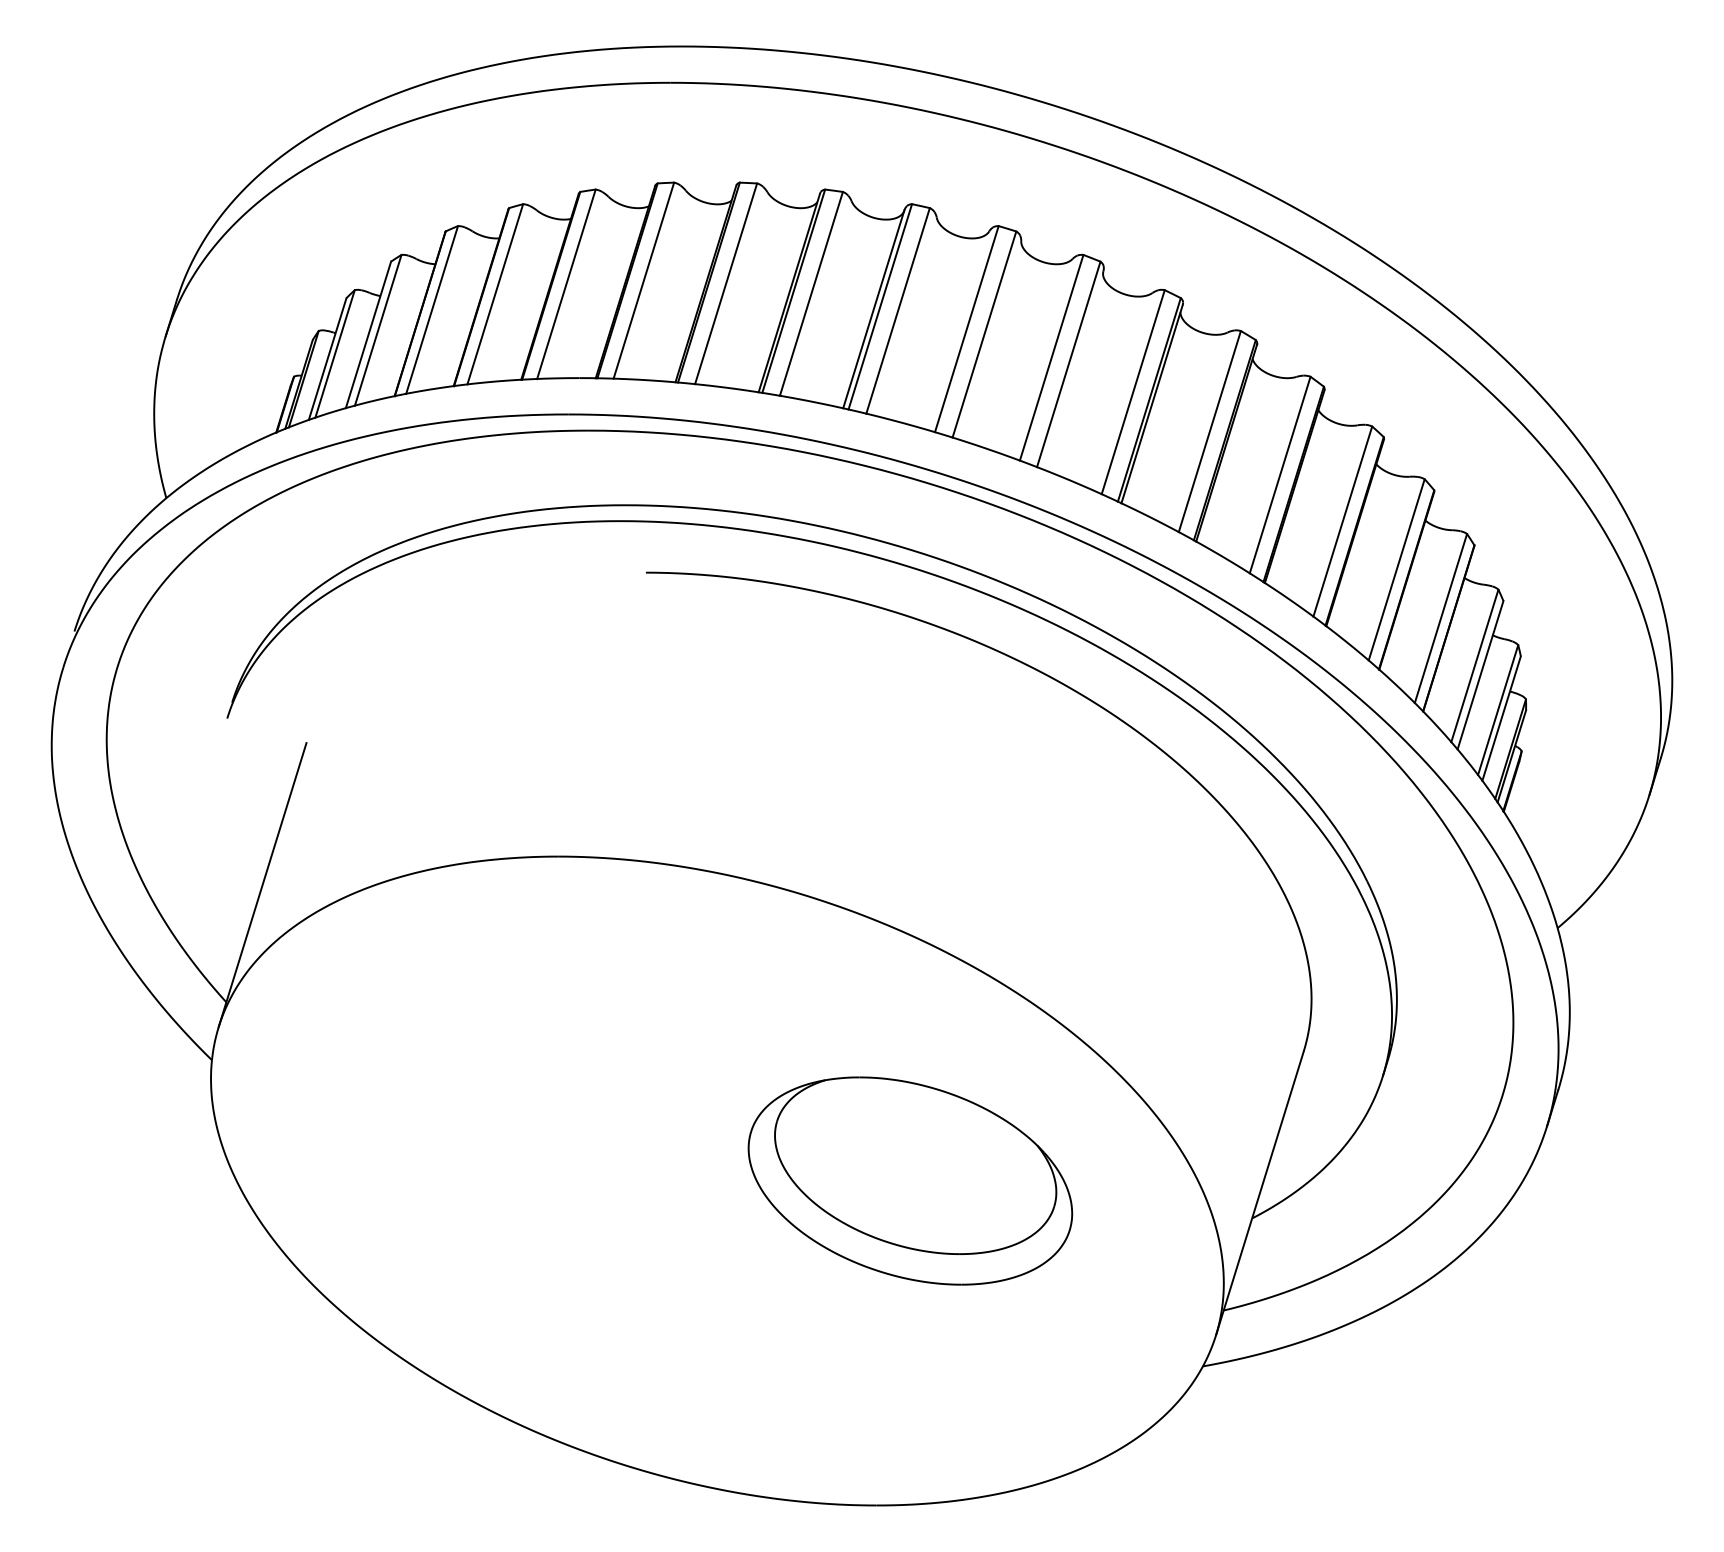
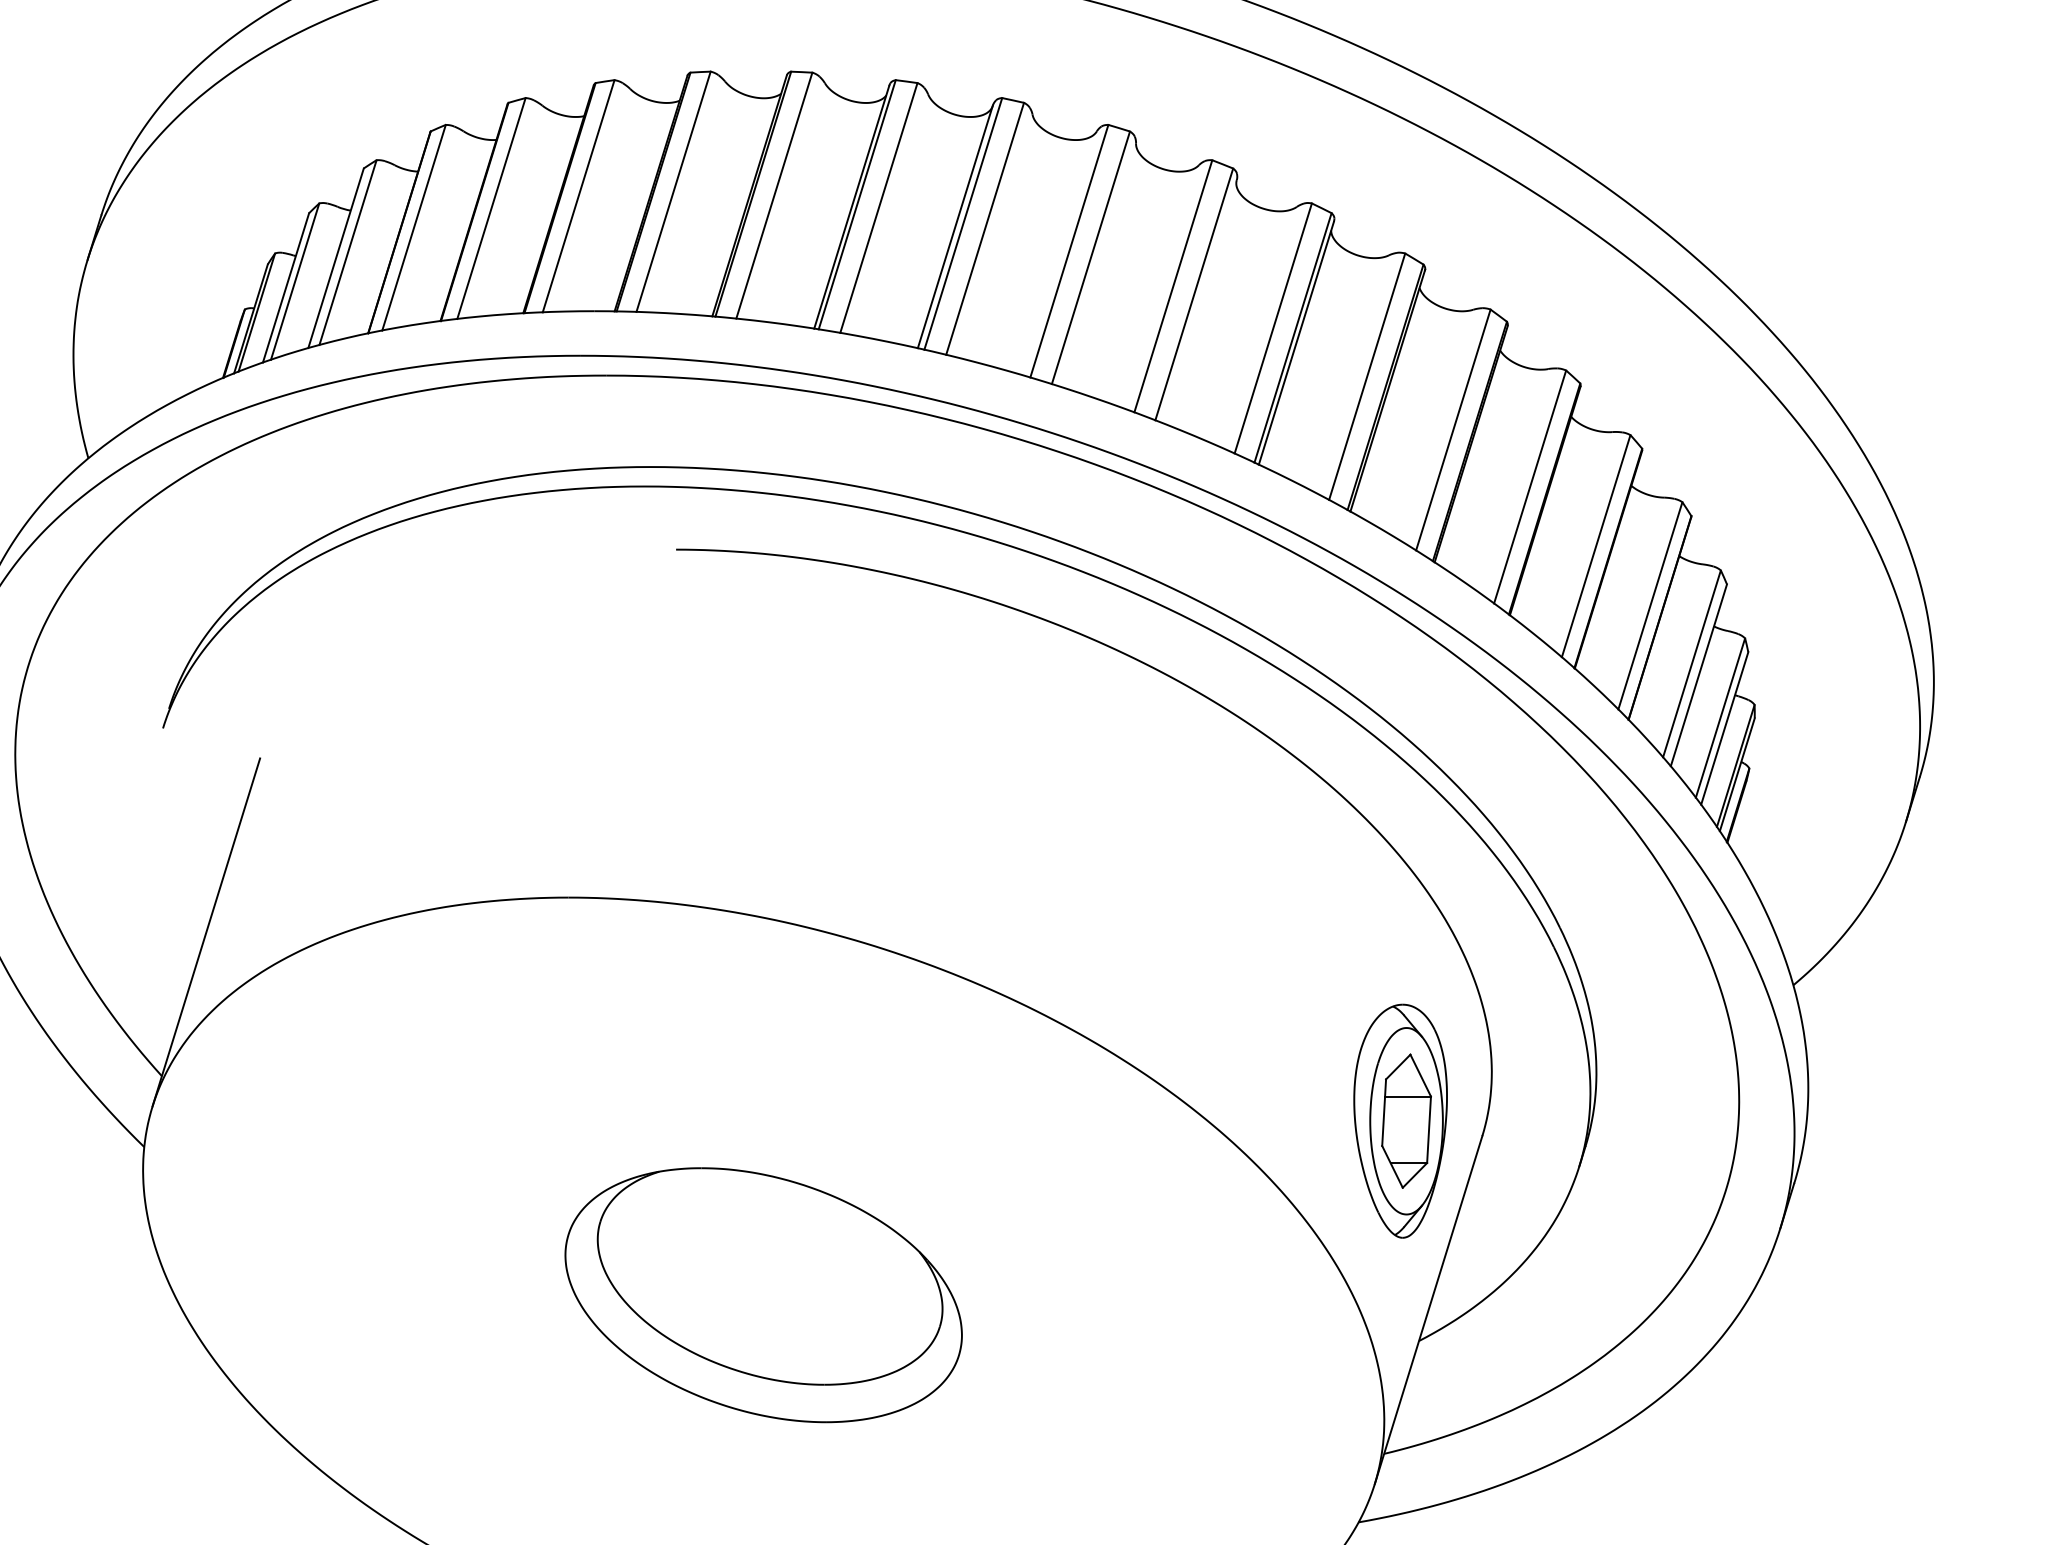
part: (1236, 1039) -> (1399, 1121), added
part: (910, 1180) -> (763, 1294), moved

